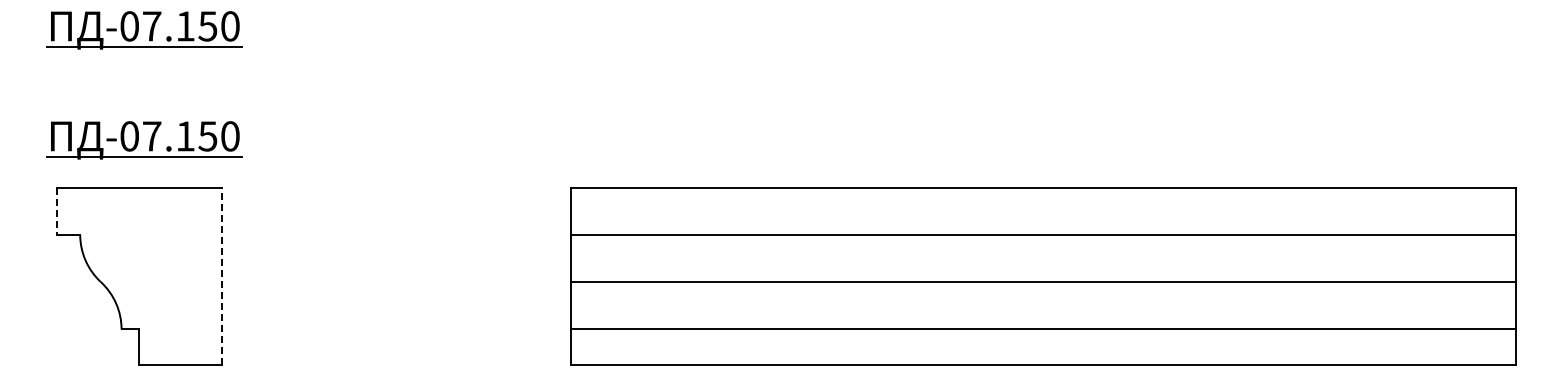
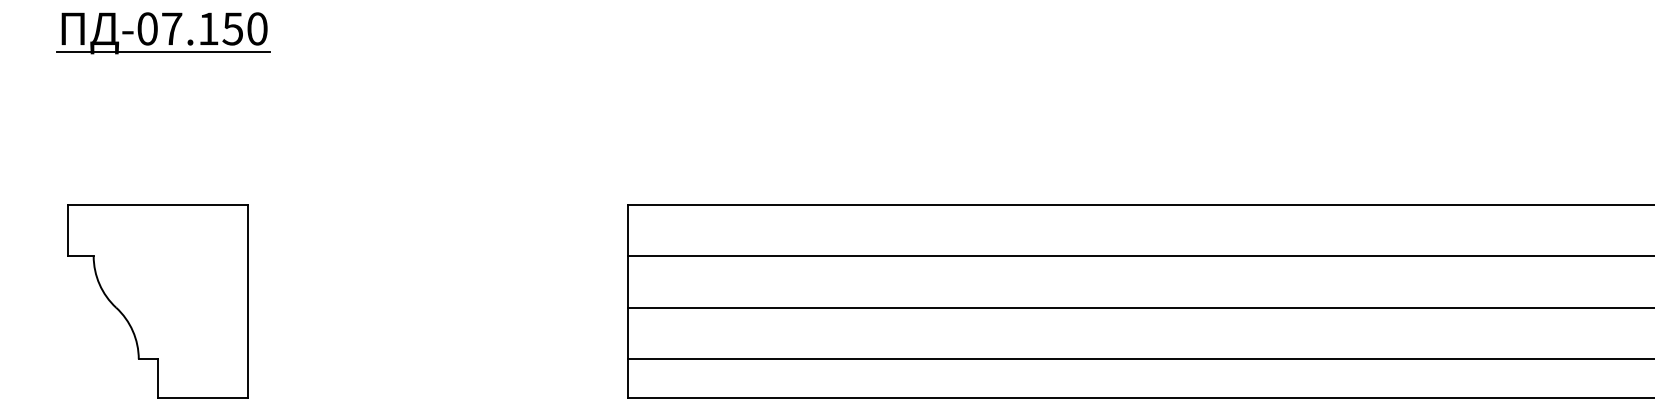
part: (144, 140) -> (163, 153), removed
line: (56, 211) -> (67, 230), dashed -> solid
line: (222, 276) -> (248, 301), dashed -> solid

